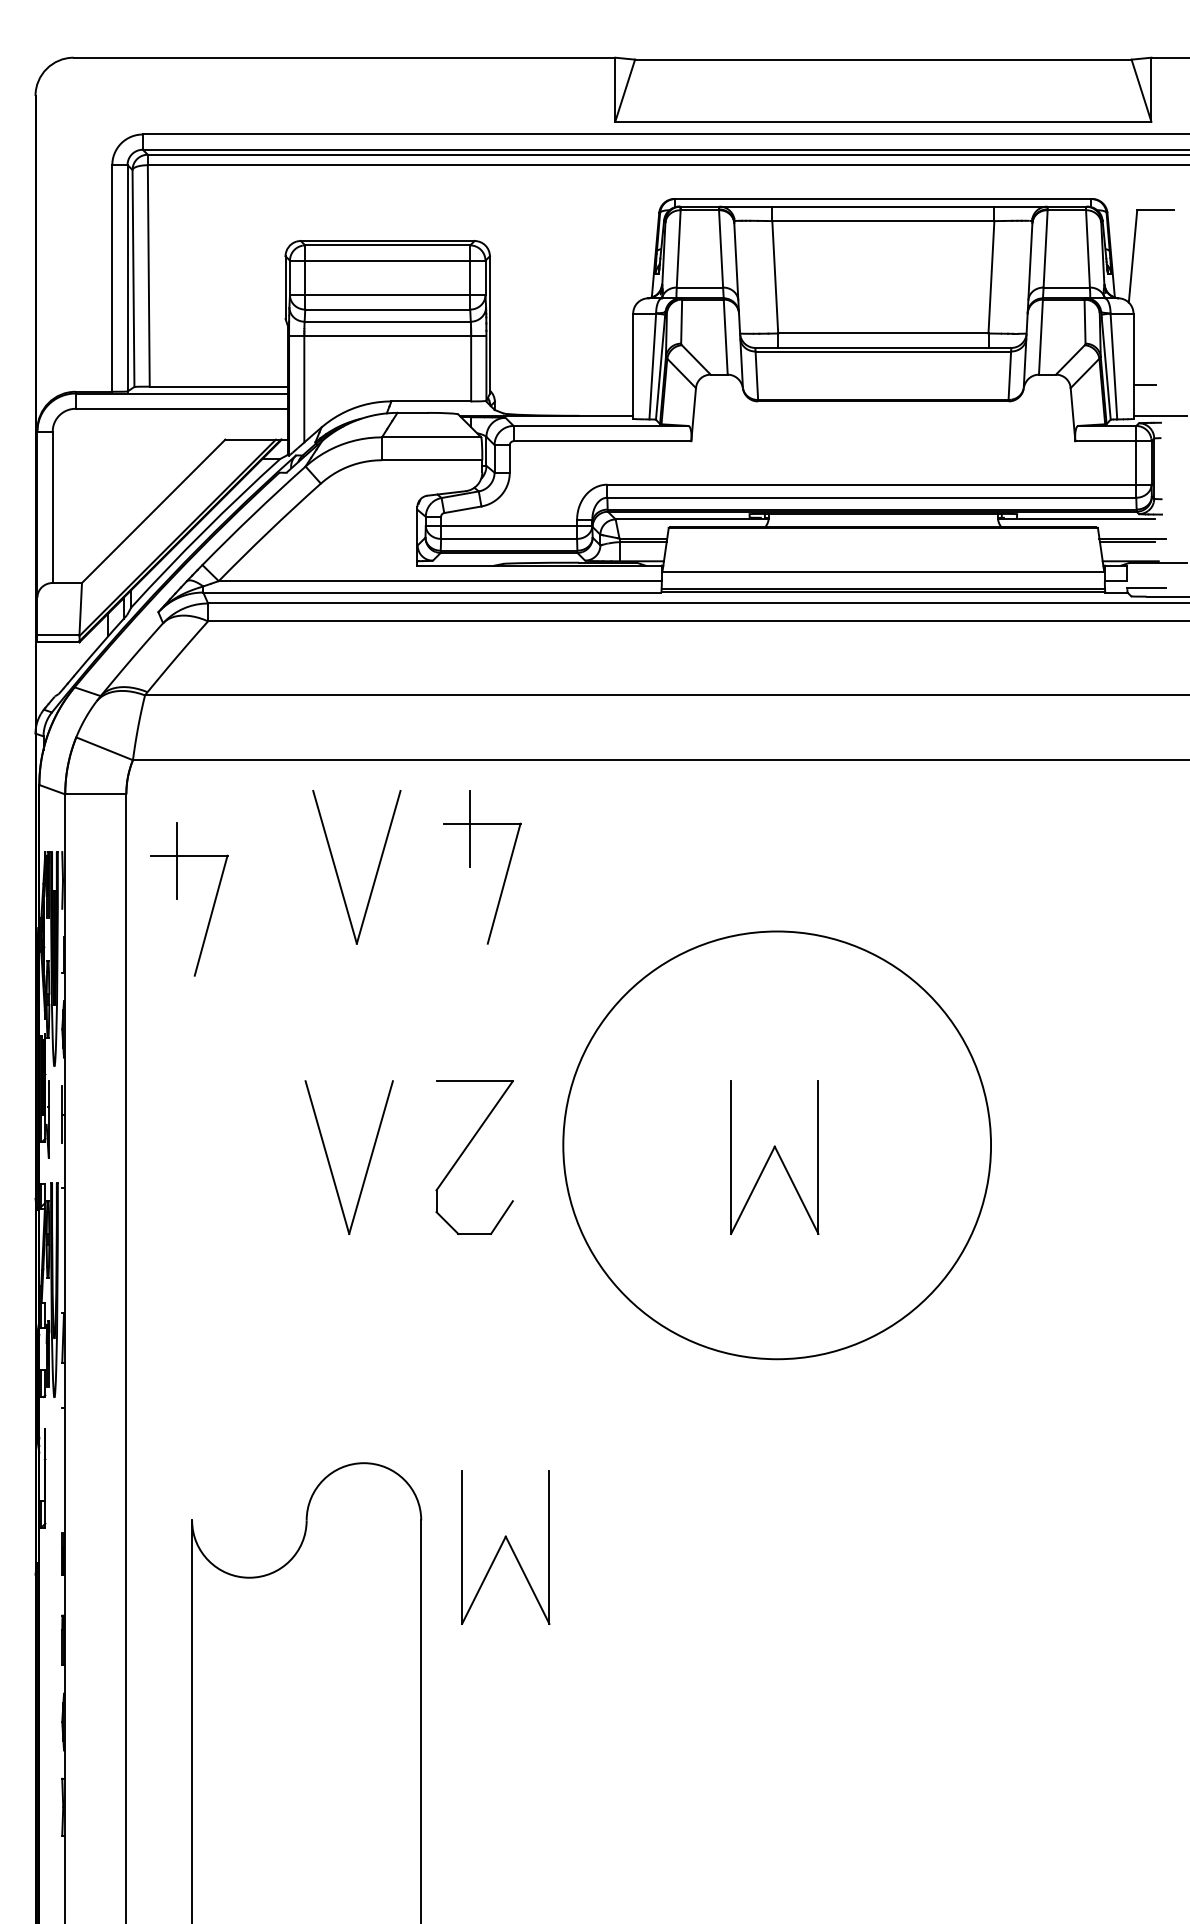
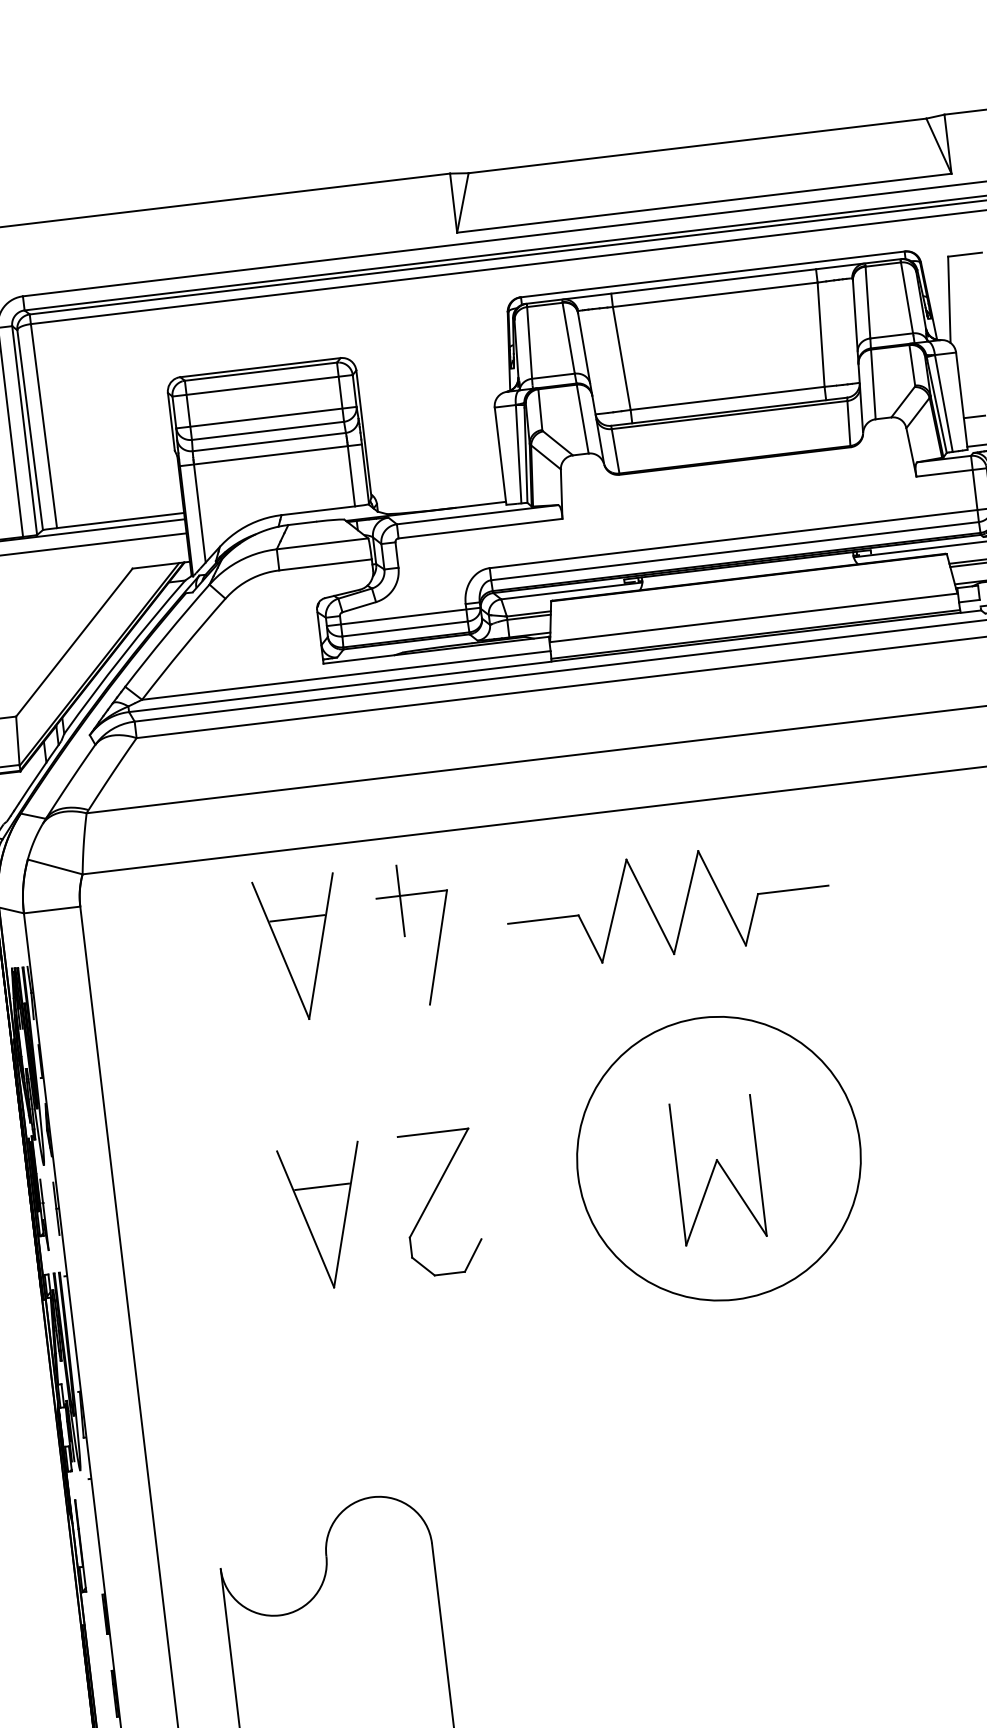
line: (356, 834) -> (296, 918), added
part: (771, 872) -> (683, 907), added
part: (177, 899) -> (139, 997), removed
line: (349, 1124) -> (322, 1186), added
circle: (776, 1145) -> (718, 1158), size x0.71
part: (505, 1547) -> (512, 1559), removed

